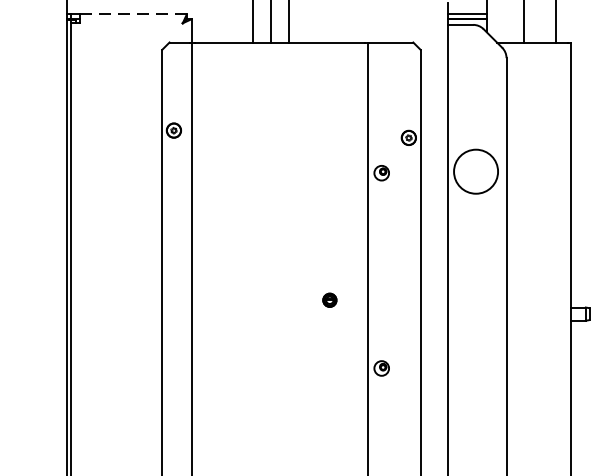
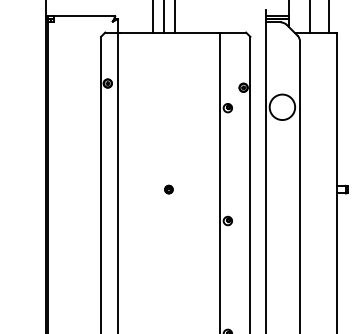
line: (133, 14) -> (84, 16), dashed -> solid
part: (329, 300) -> (168, 189), moved

